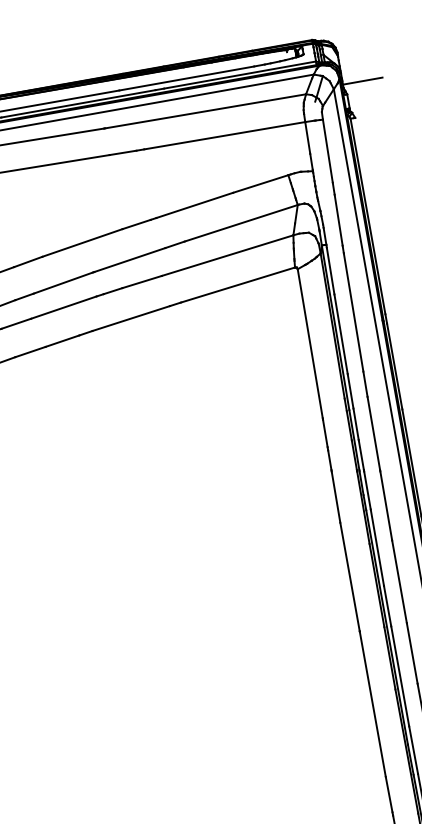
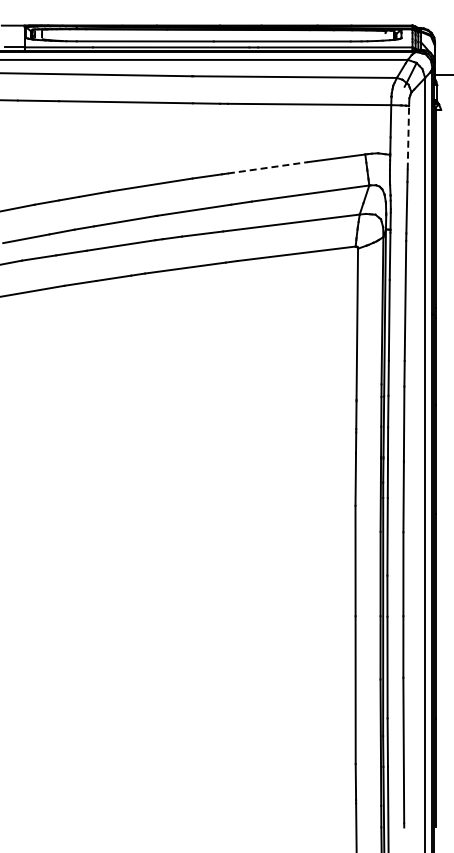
line: (327, 150) -> (408, 137), solid -> dashed
line: (195, 204) -> (268, 167), solid -> dashed

